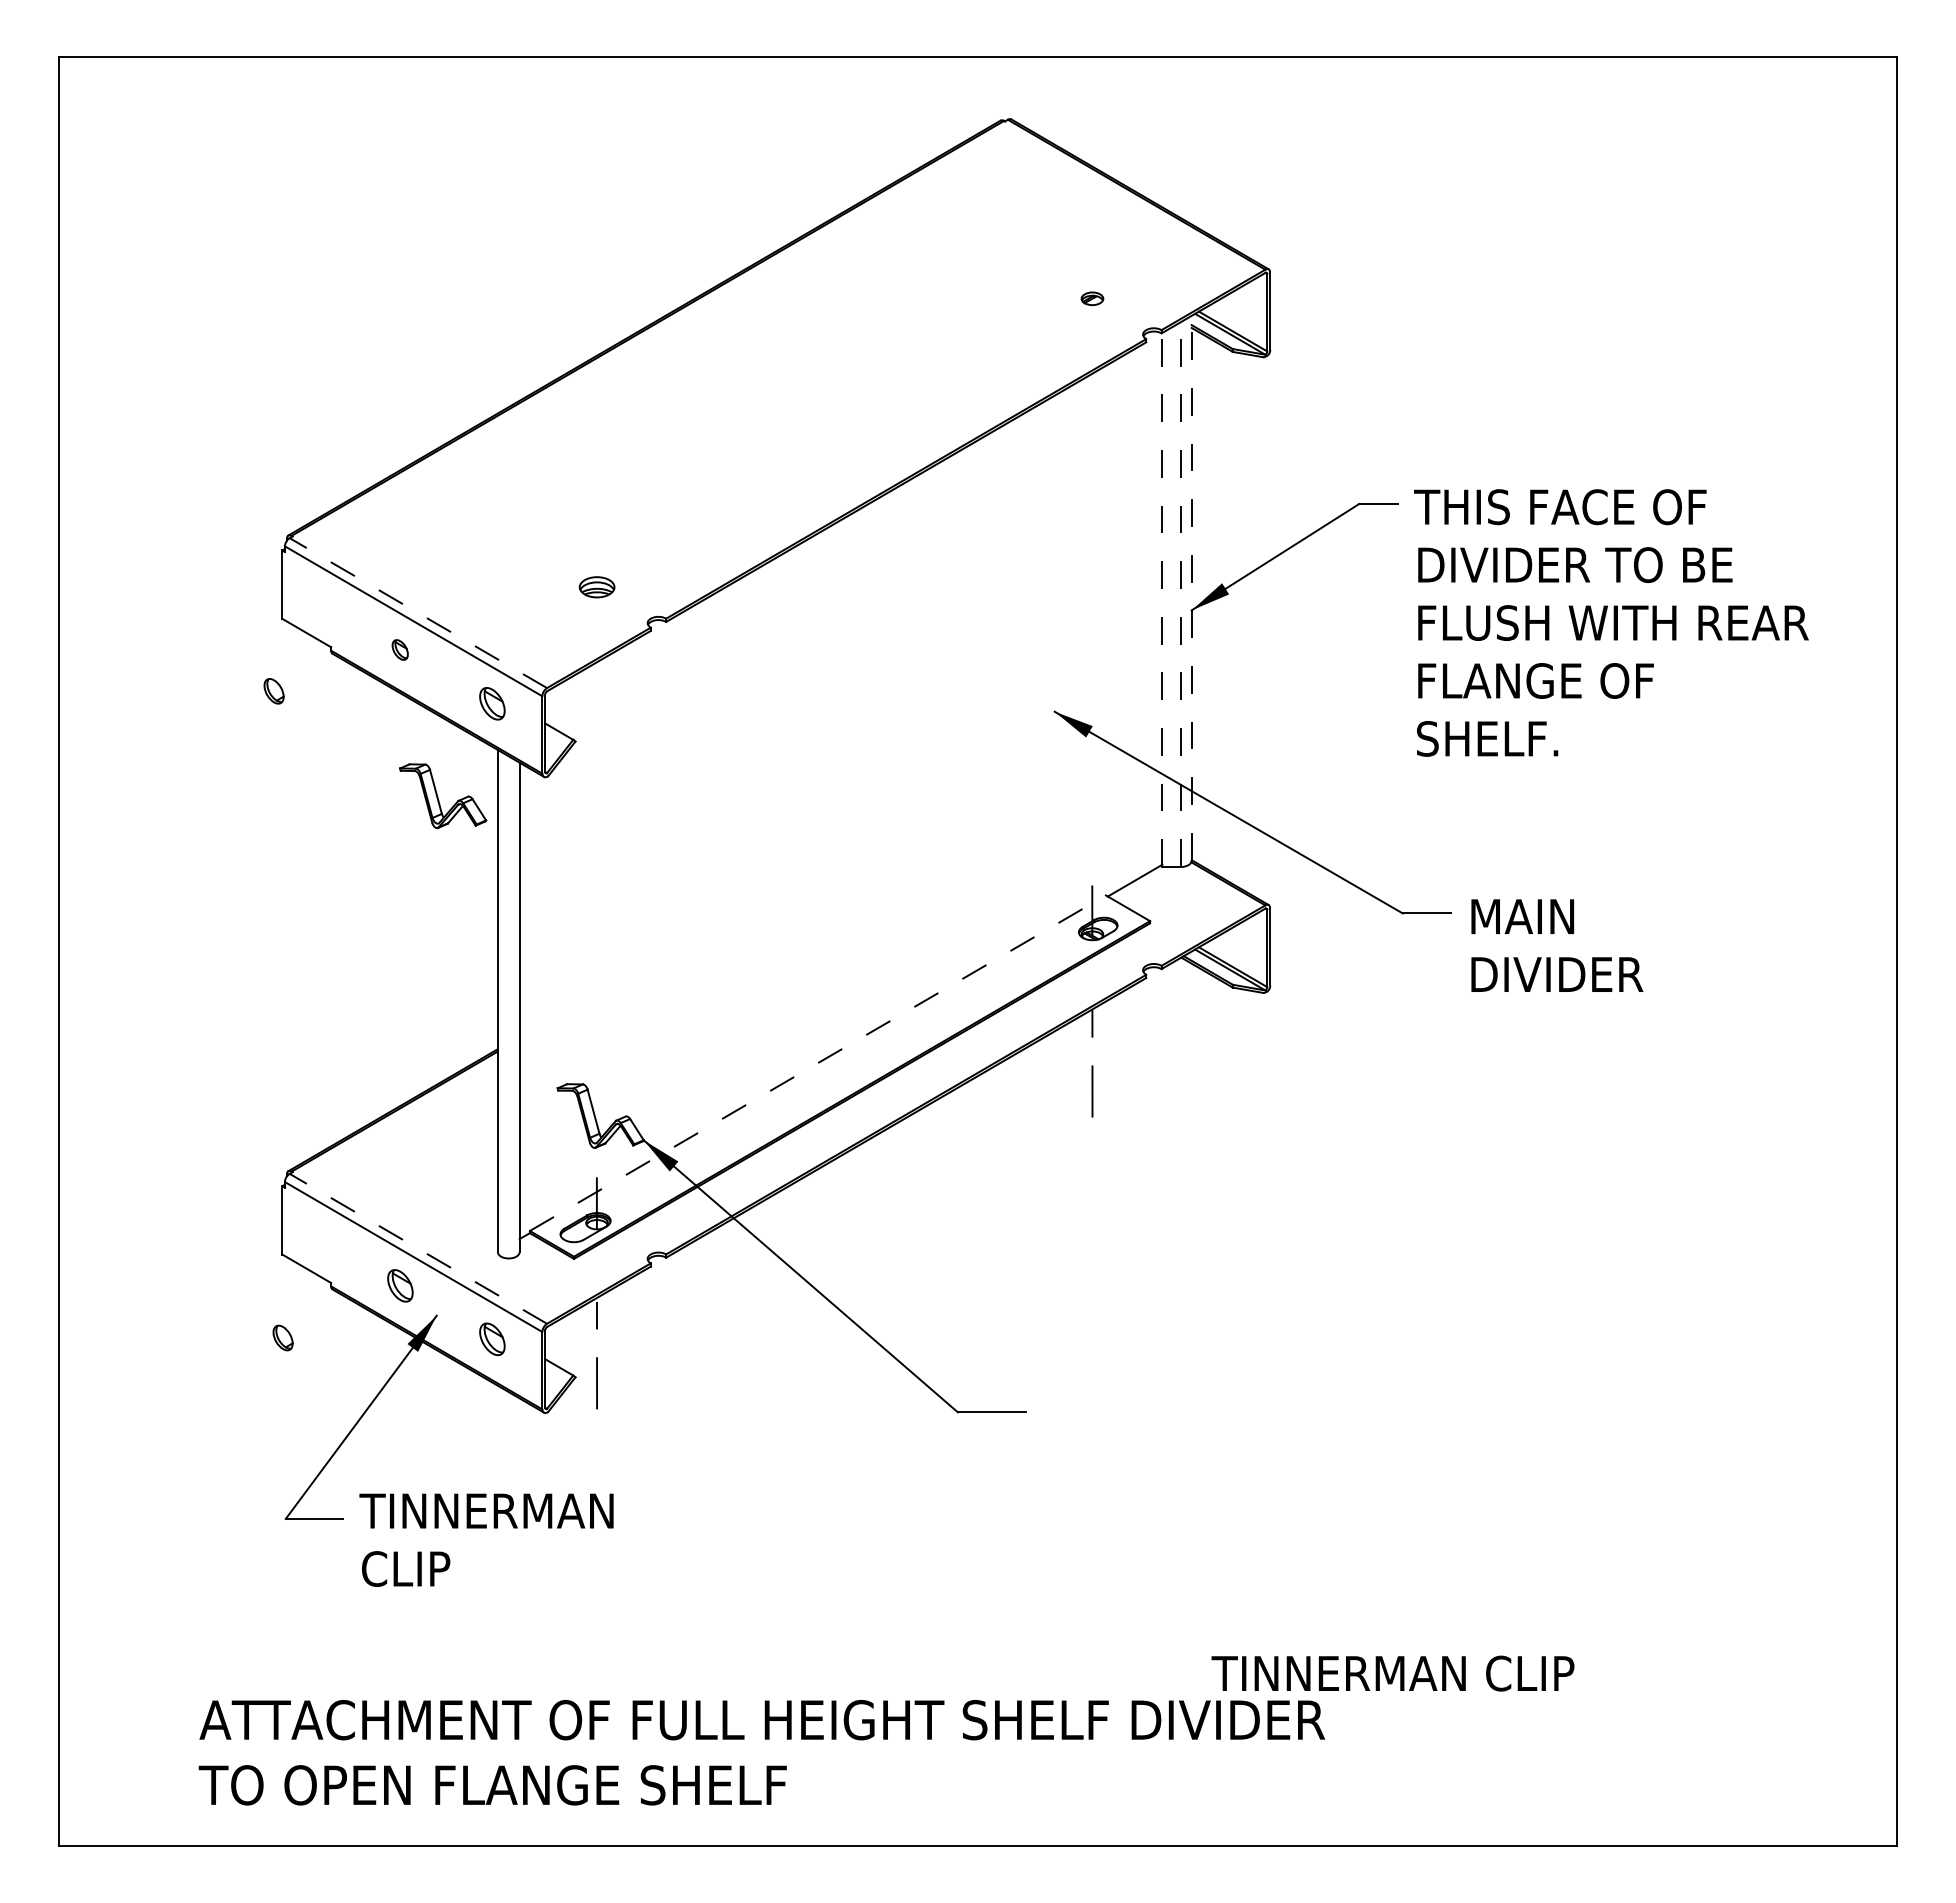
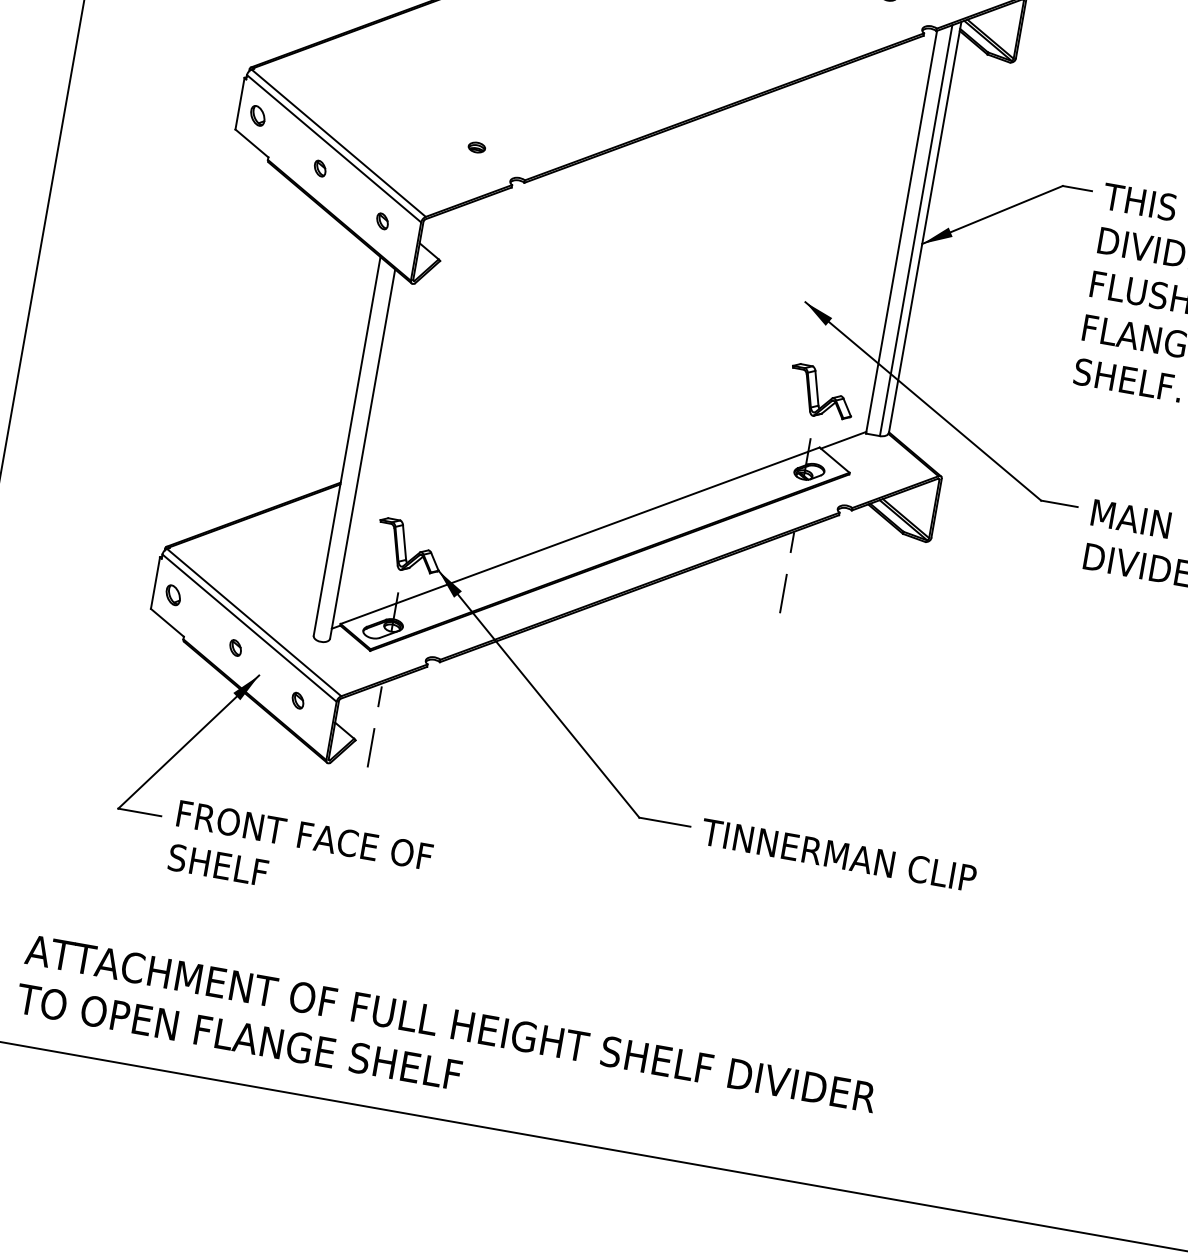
part: (596, 587) -> (476, 147), size x0.62
line: (1191, 587) -> (925, 226), dashed -> solid
line: (1180, 594) -> (915, 230), dashed -> solid
line: (1162, 599) -> (901, 231), dashed -> solid
line: (418, 613) -> (338, 143), dashed -> solid
part: (273, 691) -> (257, 115), moved
part: (492, 703) -> (382, 221), size x0.62
part: (443, 795) -> (822, 392), moved
line: (818, 1062) -> (580, 535), dashed -> solid
line: (418, 1248) -> (254, 622), dashed -> solid
part: (399, 1285) -> (235, 647), size x0.62
part: (282, 1337) -> (172, 594), moved
part: (492, 1339) -> (298, 700), size x0.62
text: (529, 1539) -> (299, 856), TINNERMAN CLIP -> FRONT FACE OF SHELF
text: (1392, 1673) -> (838, 855), moved

